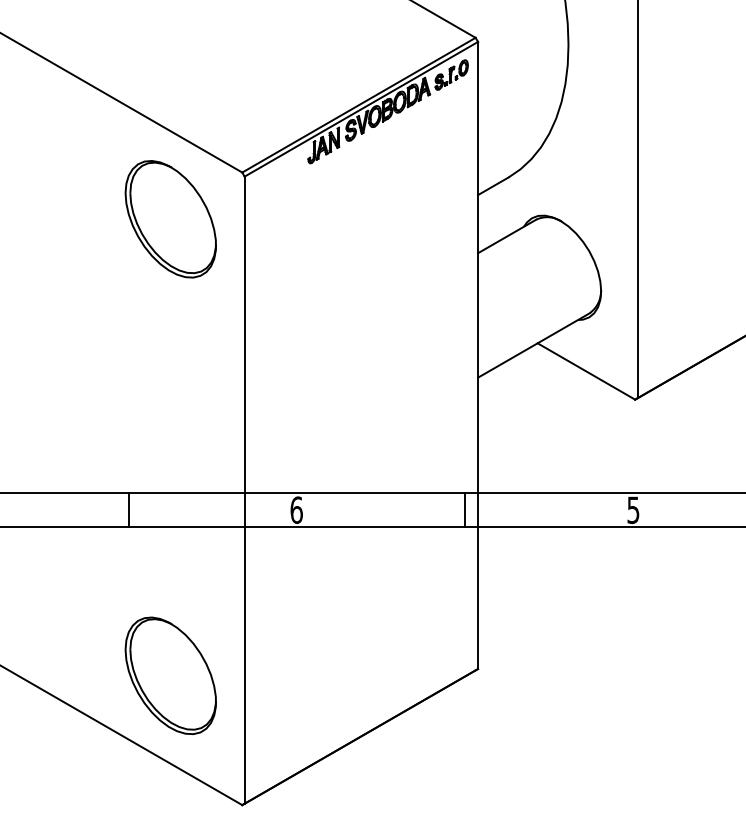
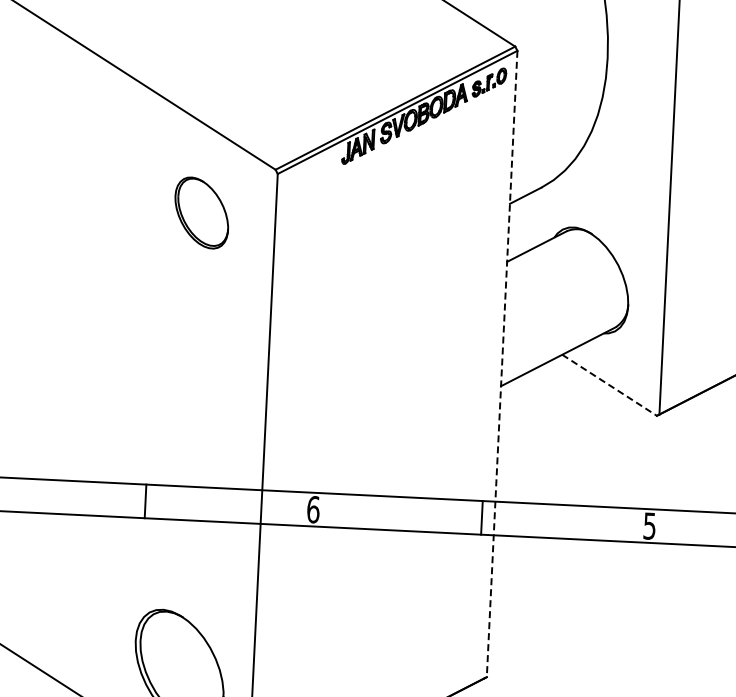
part: (170, 219) -> (201, 213), size x0.6
line: (478, 355) -> (502, 364), solid -> dashed
line: (586, 371) -> (609, 385), solid -> dashed

